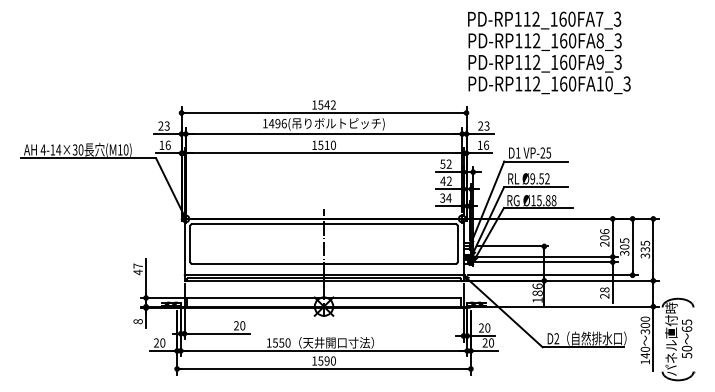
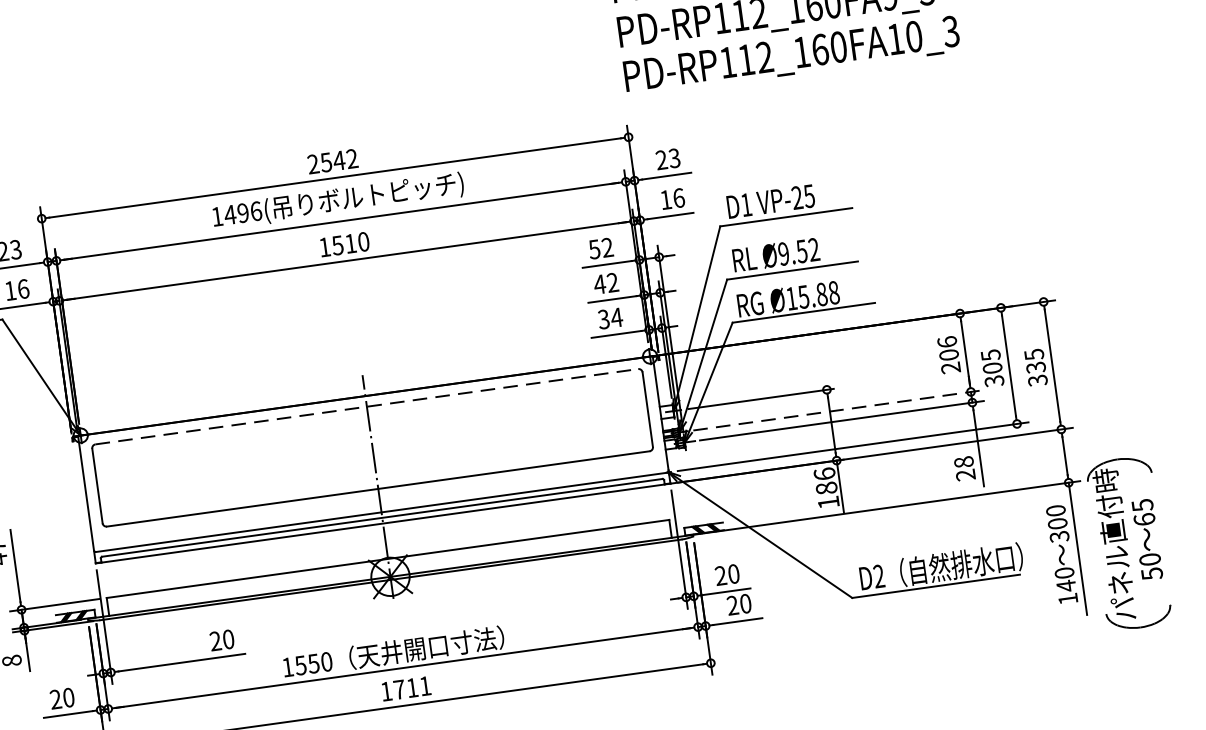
text: (314, 104) -> (313, 163), 1542 -> 2542
line: (324, 224) -> (367, 407), solid -> dashed
line: (548, 256) -> (838, 409), solid -> dashed
text: (326, 360) -> (410, 687), 1590 -> 1711

